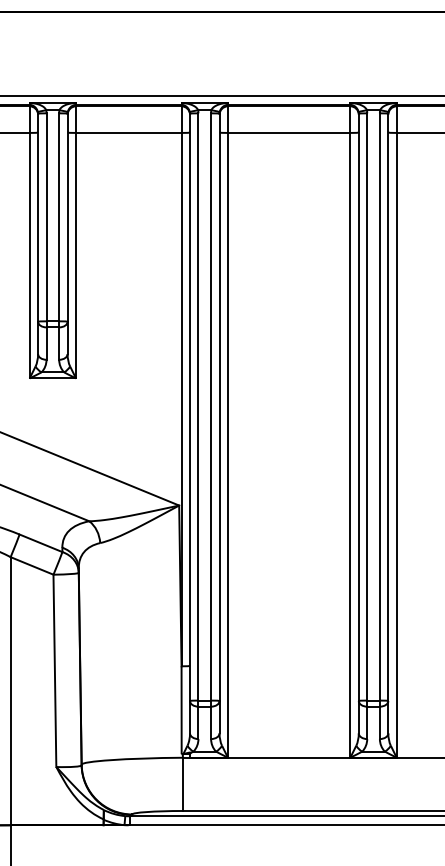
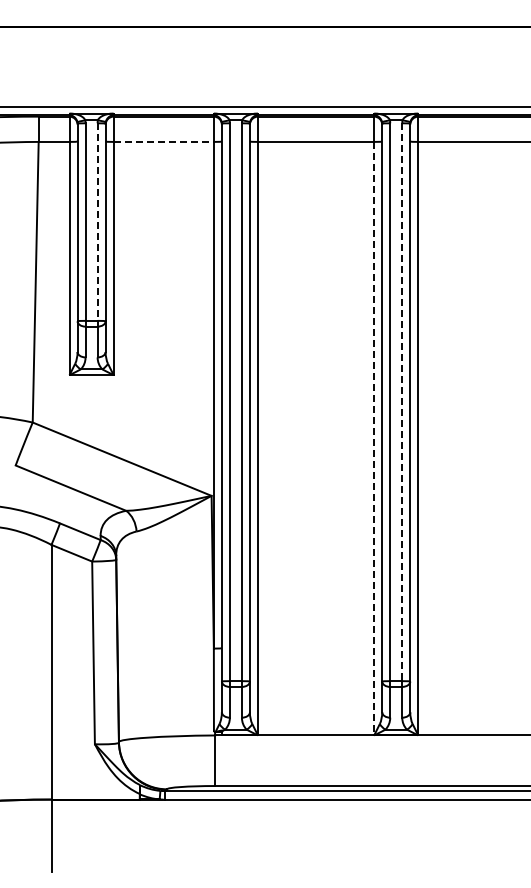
line: (129, 132) -> (164, 141), solid -> dashed
line: (59, 217) -> (97, 222), solid -> dashed
line: (380, 407) -> (402, 402), solid -> dashed
line: (350, 445) -> (374, 438), solid -> dashed

